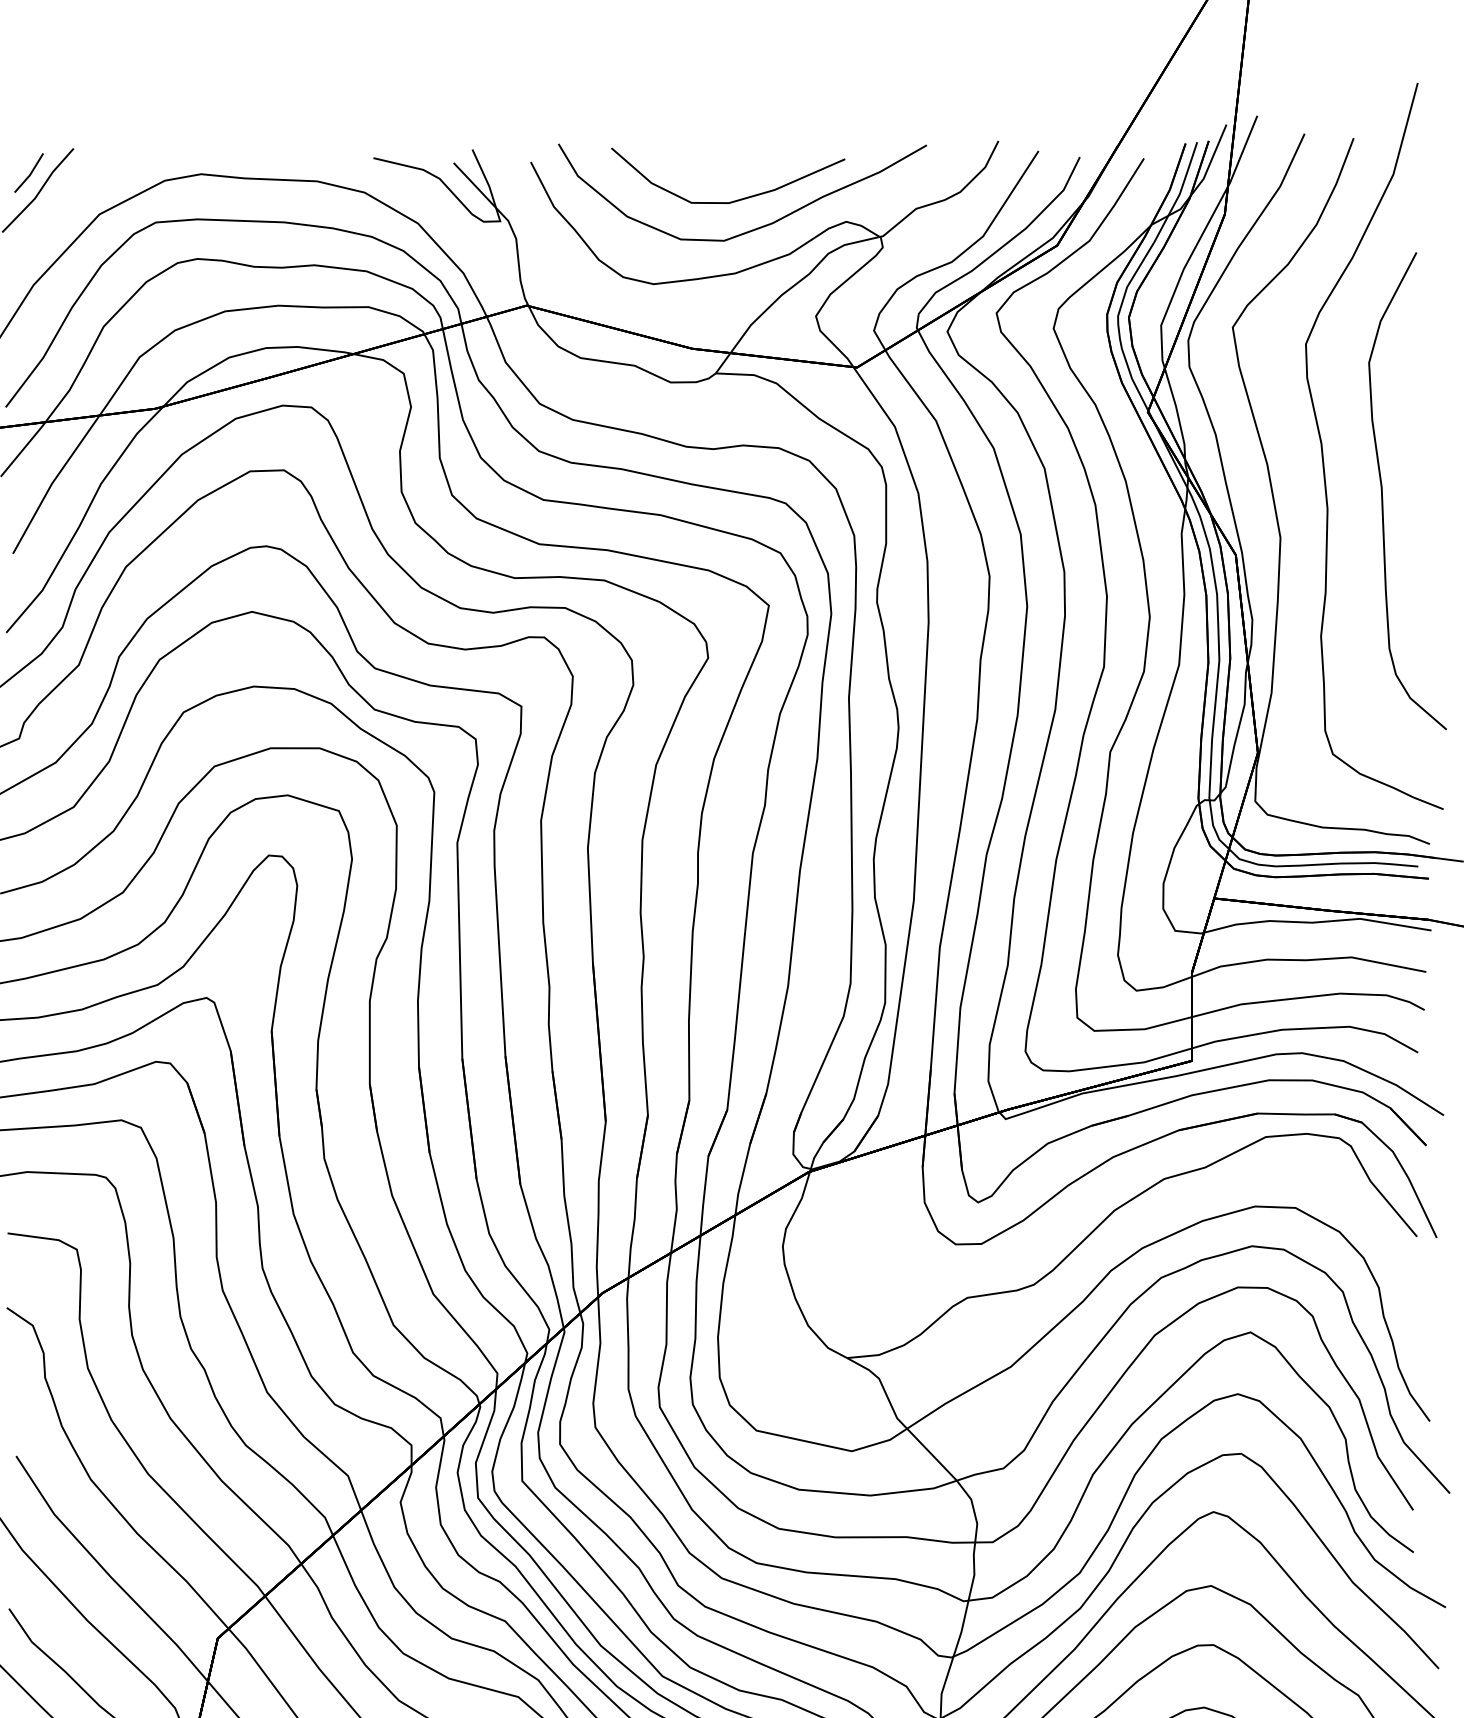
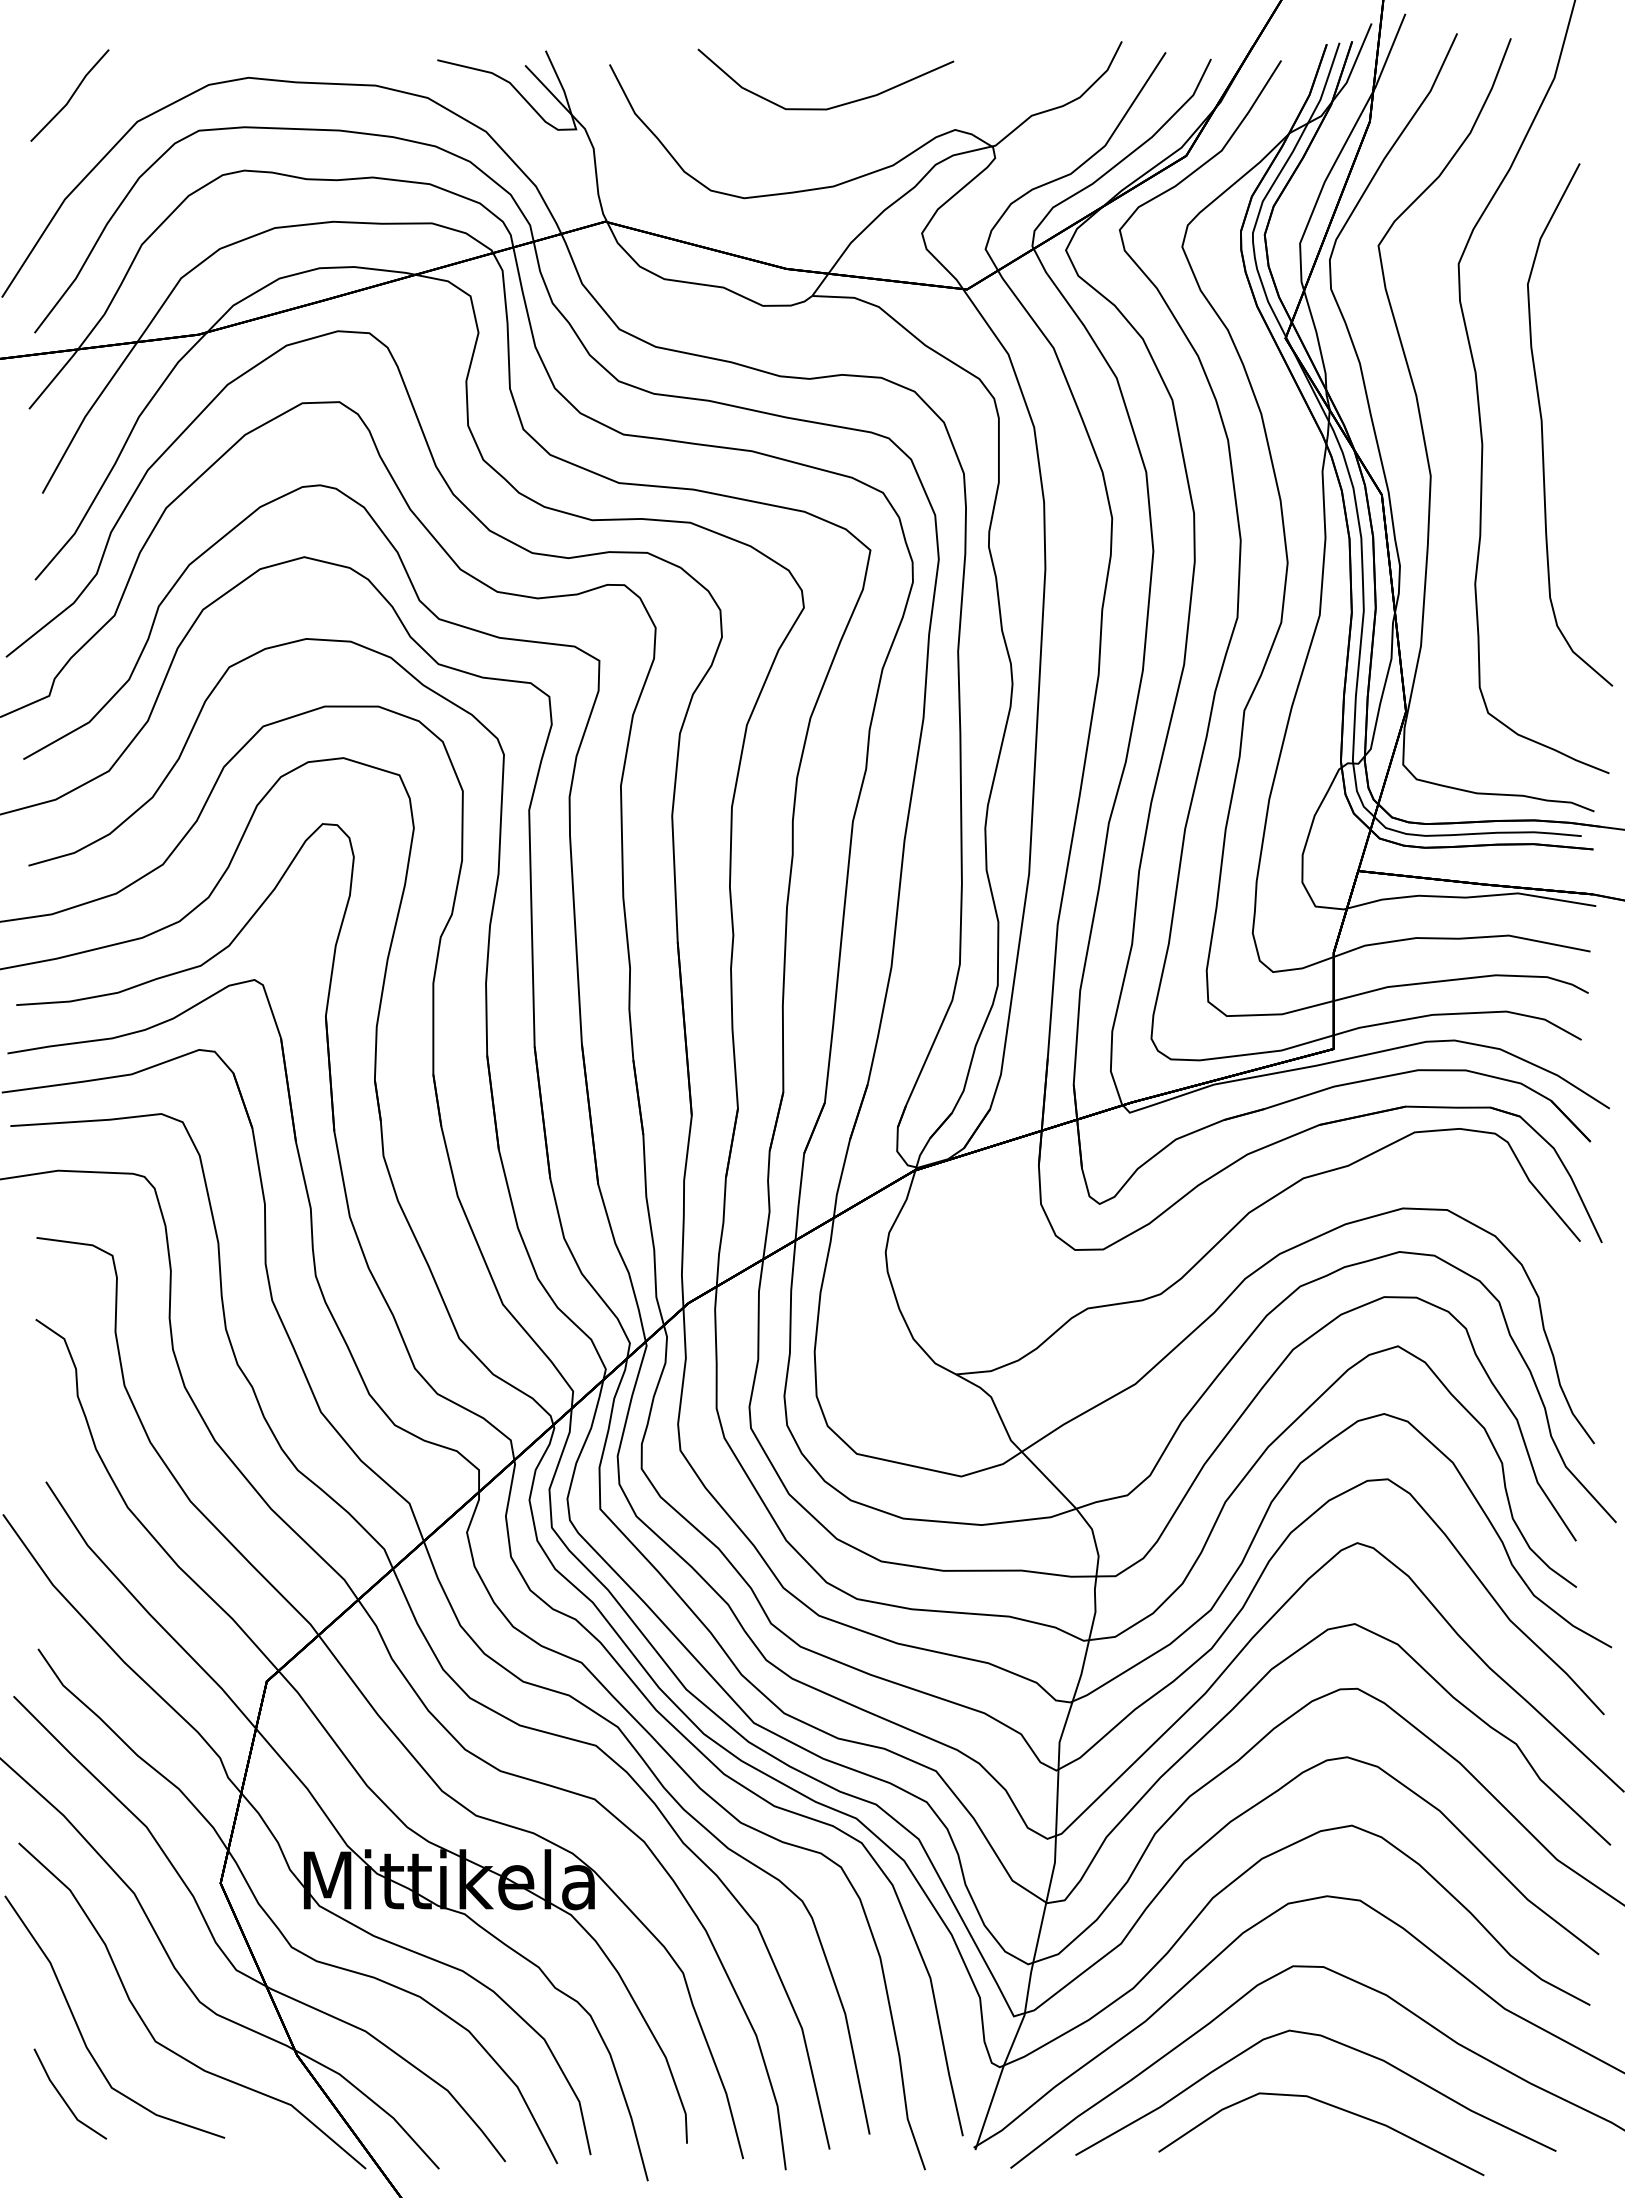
line: (30, 173) -> (61, 76), removed
curve: (754, 228) -> (854, 137), removed

